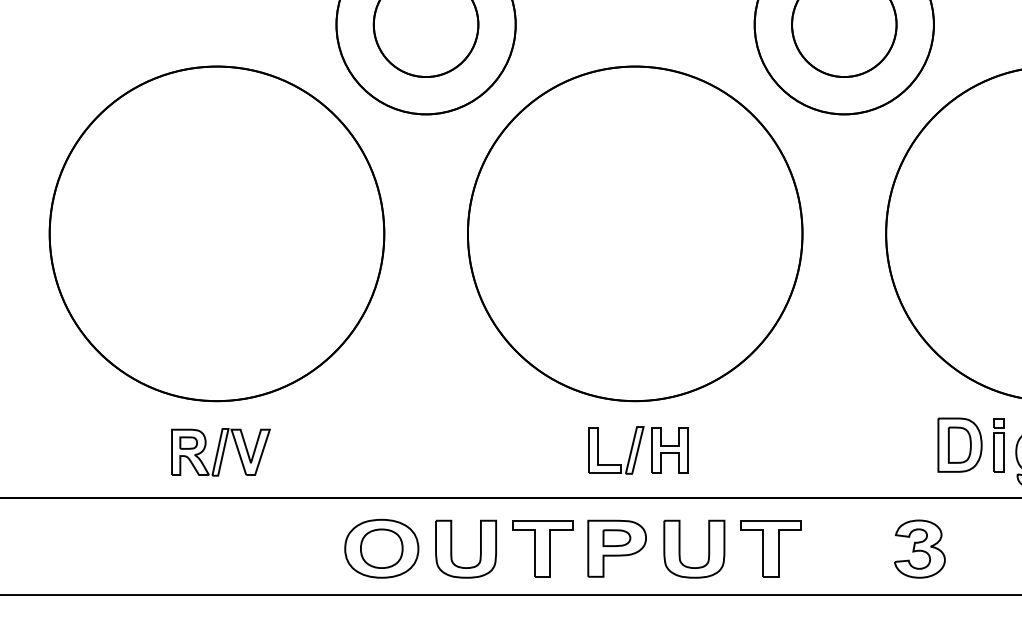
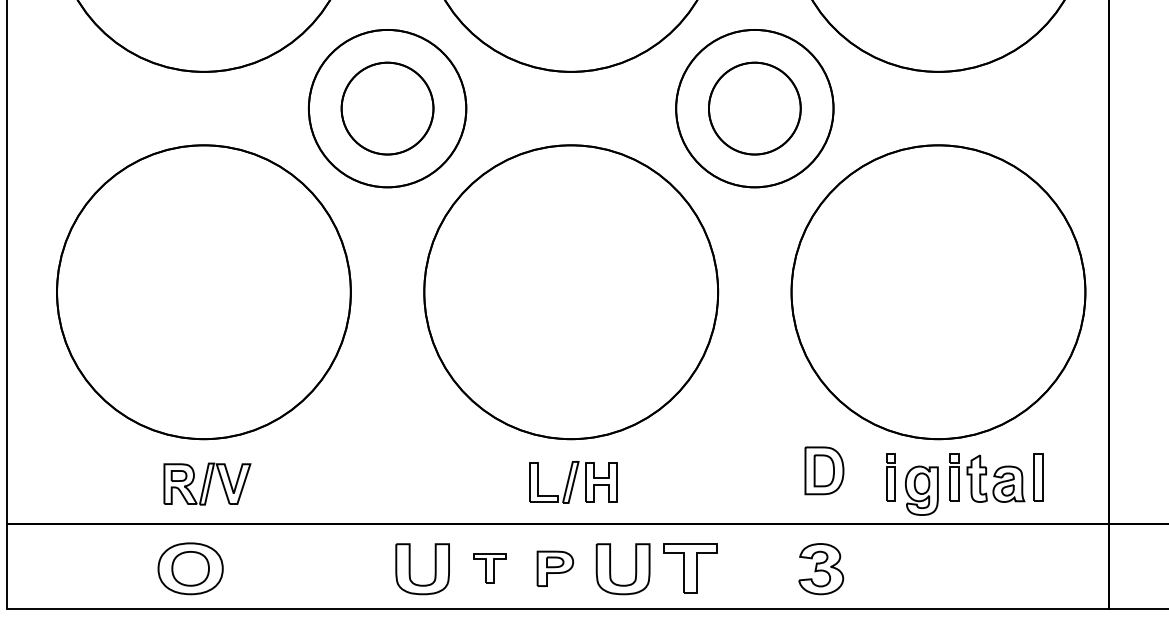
part: (960, 444) -> (824, 470), moved
part: (381, 548) -> (190, 568), moved
part: (542, 548) -> (489, 568), size x0.6
part: (617, 548) -> (555, 568), size x0.7

